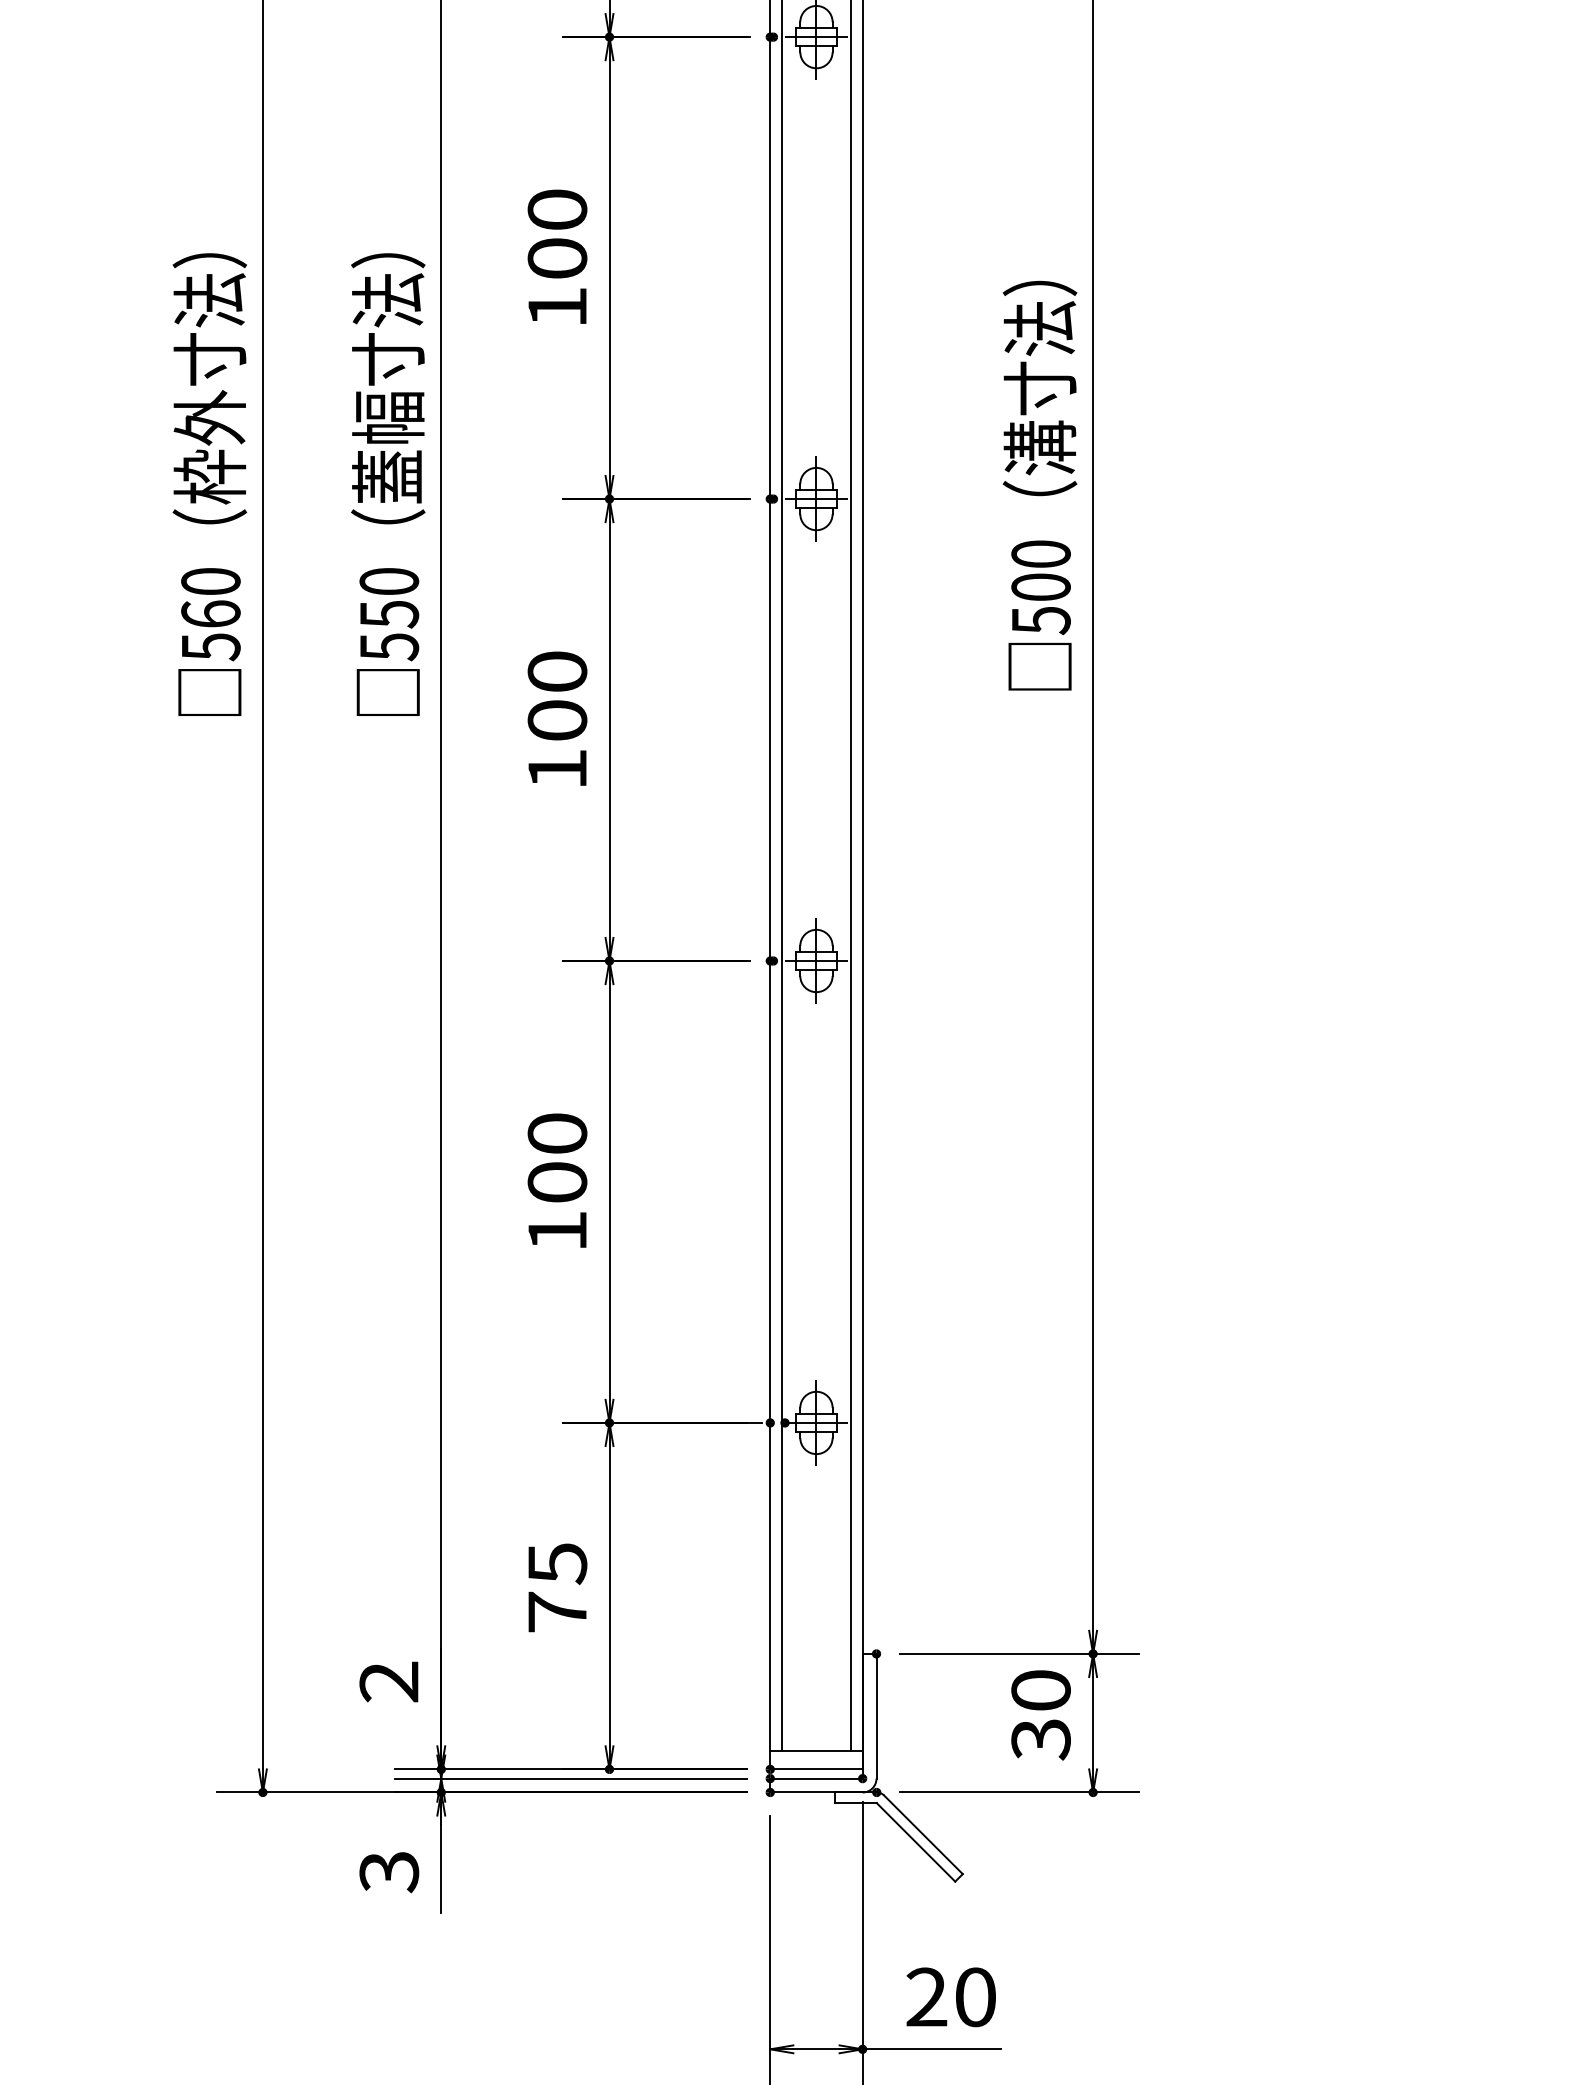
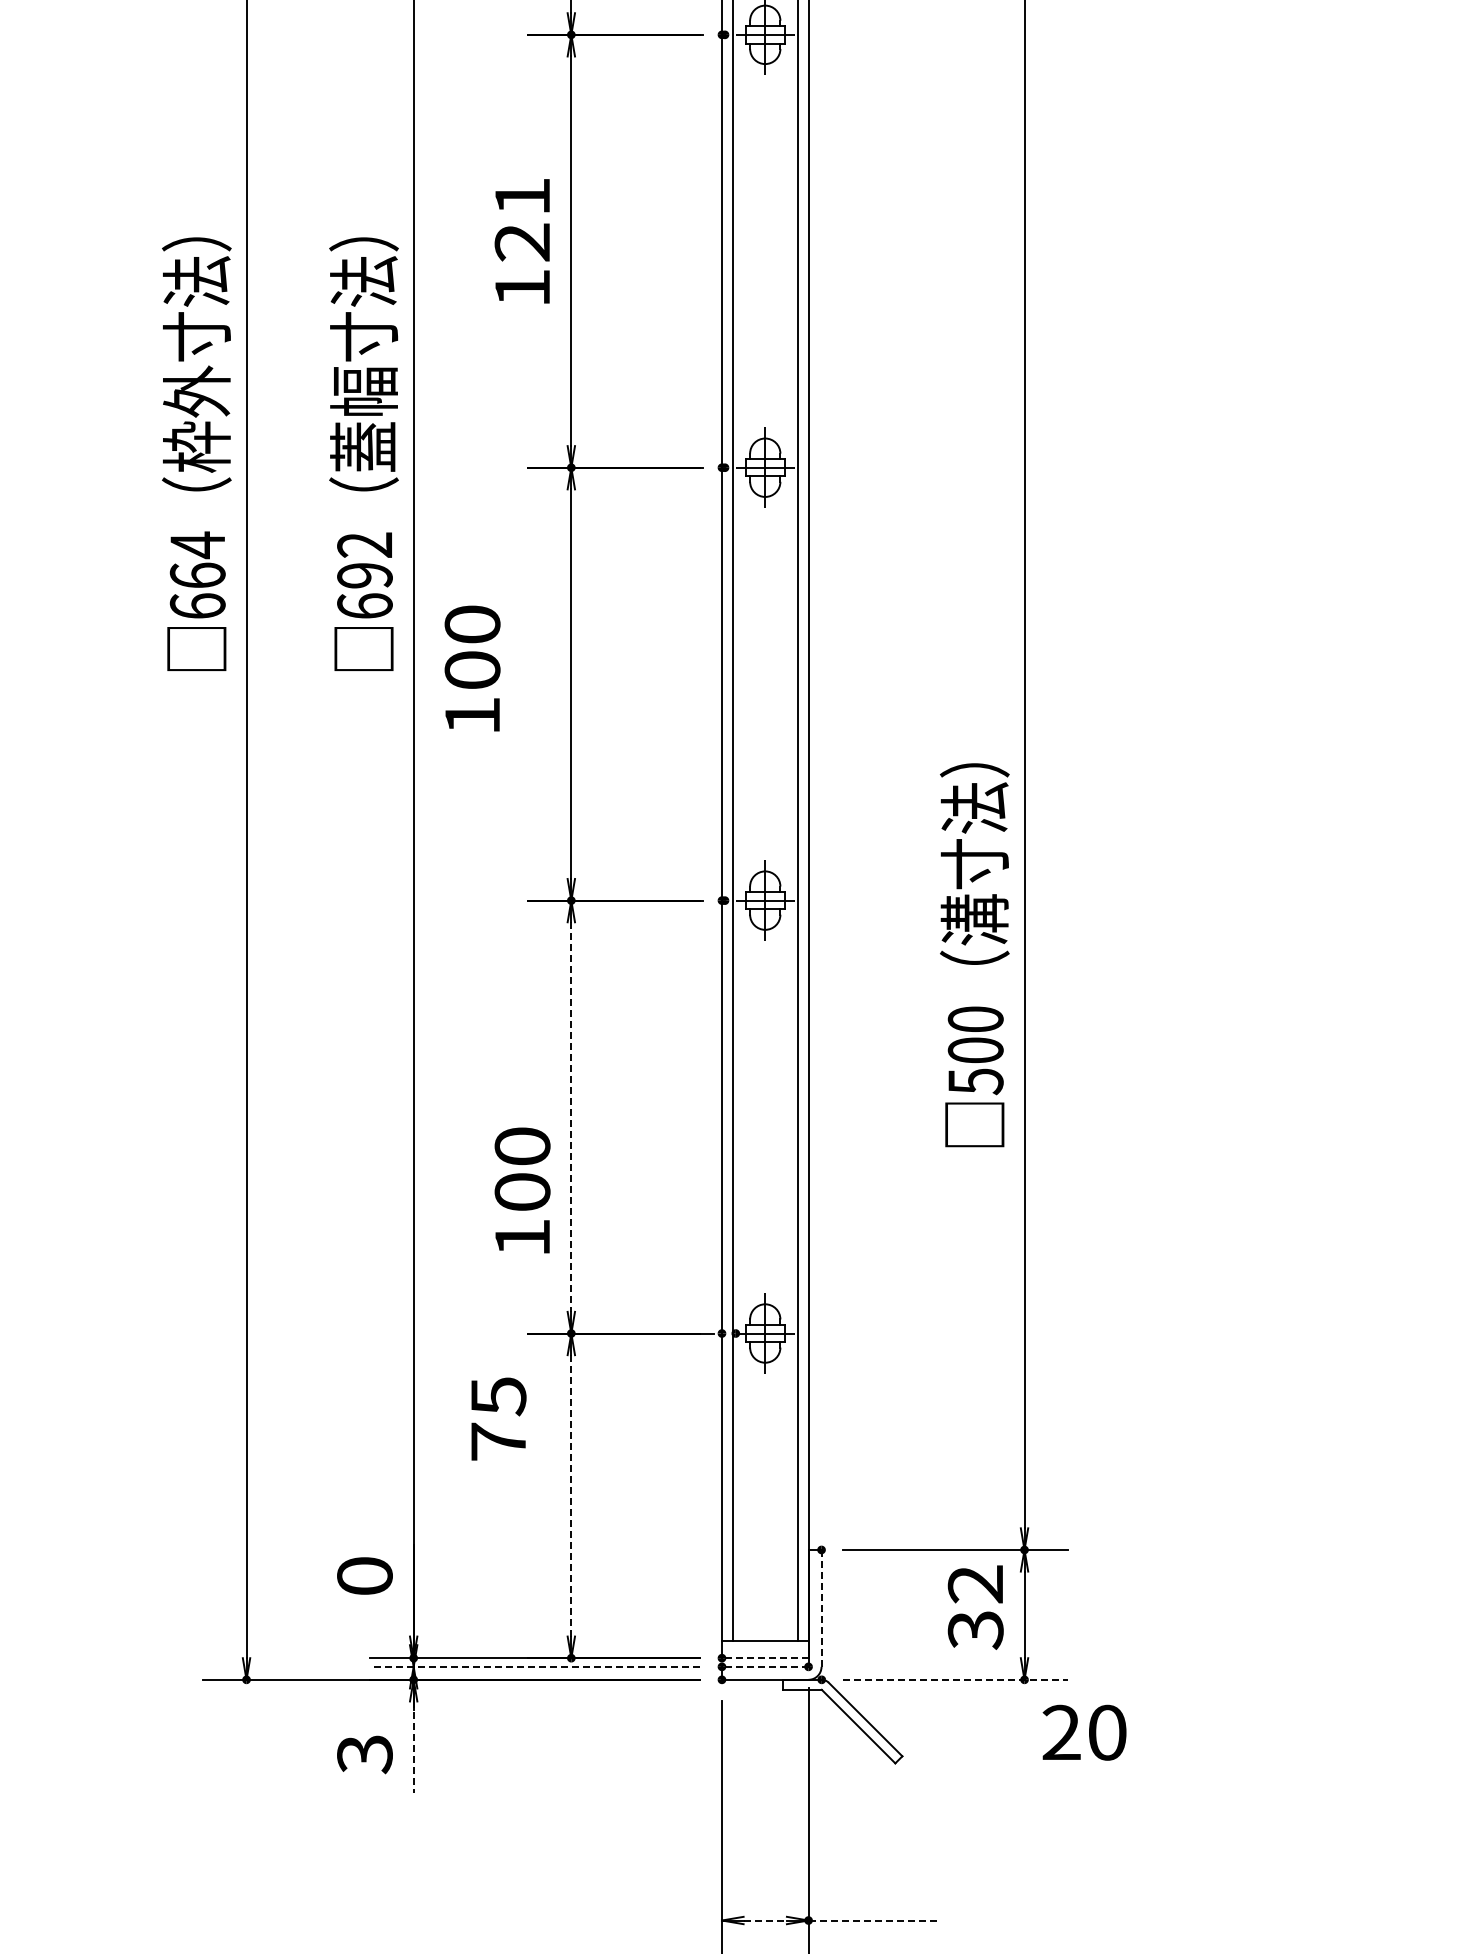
text: (557, 234) -> (522, 219), 100 -> 121
text: (1039, 486) -> (974, 955), moved
text: (210, 614) -> (197, 575), 560 -> 664
text: (388, 614) -> (364, 575), 550 -> 692
text: (557, 718) -> (472, 668), moved
text: (557, 1180) -> (522, 1190), moved
line: (609, 1192) -> (571, 1117), solid -> dashed
text: (557, 1587) -> (498, 1418), moved
line: (609, 1595) -> (571, 1495), solid -> dashed
text: (388, 1682) -> (364, 1576), 2 -> 0
text: (1040, 1690) -> (975, 1584), 30 -> 32
line: (876, 1716) -> (821, 1608), solid -> dashed
line: (815, 1769) -> (764, 1658), solid -> dashed
line: (571, 1778) -> (535, 1666), solid -> dashed
line: (815, 1778) -> (764, 1666), solid -> dashed
line: (1020, 1792) -> (956, 1679), solid -> dashed
line: (441, 1864) -> (413, 1747), solid -> dashed
text: (951, 1997) -> (1084, 1732), moved
line: (816, 2049) -> (765, 1920), solid -> dashed
line: (931, 2049) -> (873, 1920), solid -> dashed

